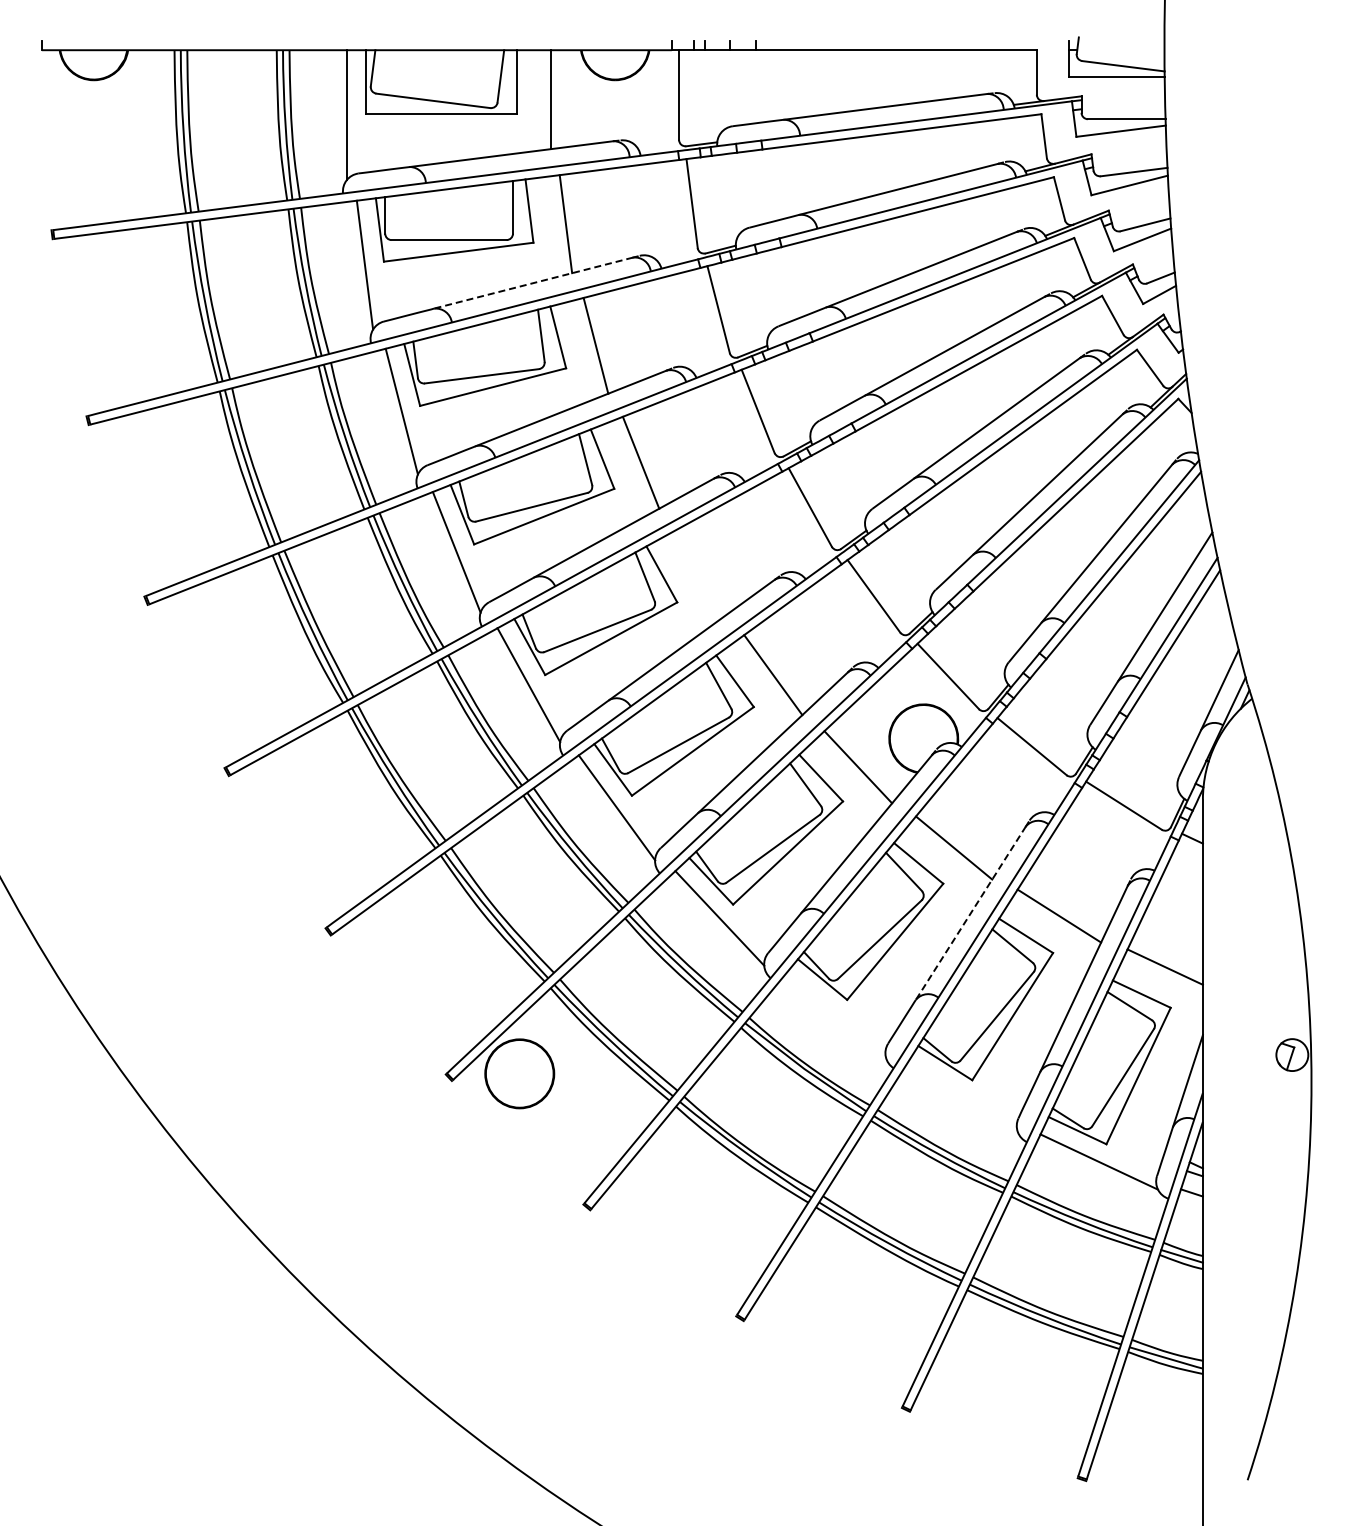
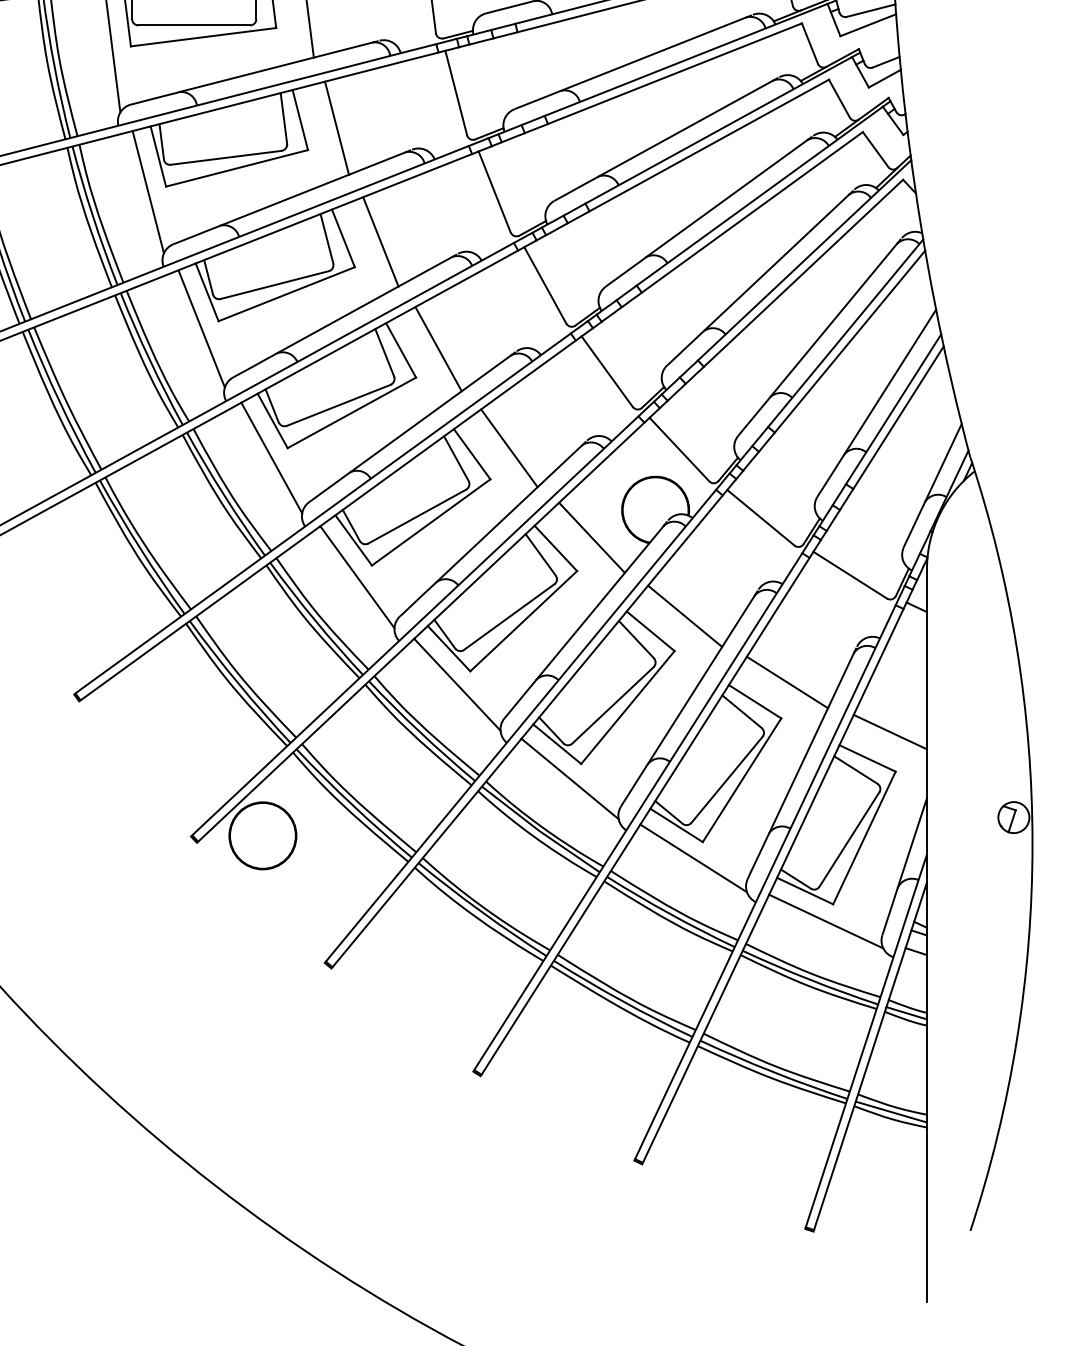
line: (533, 283) -> (276, 67), dashed -> solid
line: (700, 572) -> (438, 348), added
line: (970, 913) -> (701, 679), dashed -> solid
line: (835, 1014) -> (569, 778), added
line: (962, 1096) -> (693, 857), added

